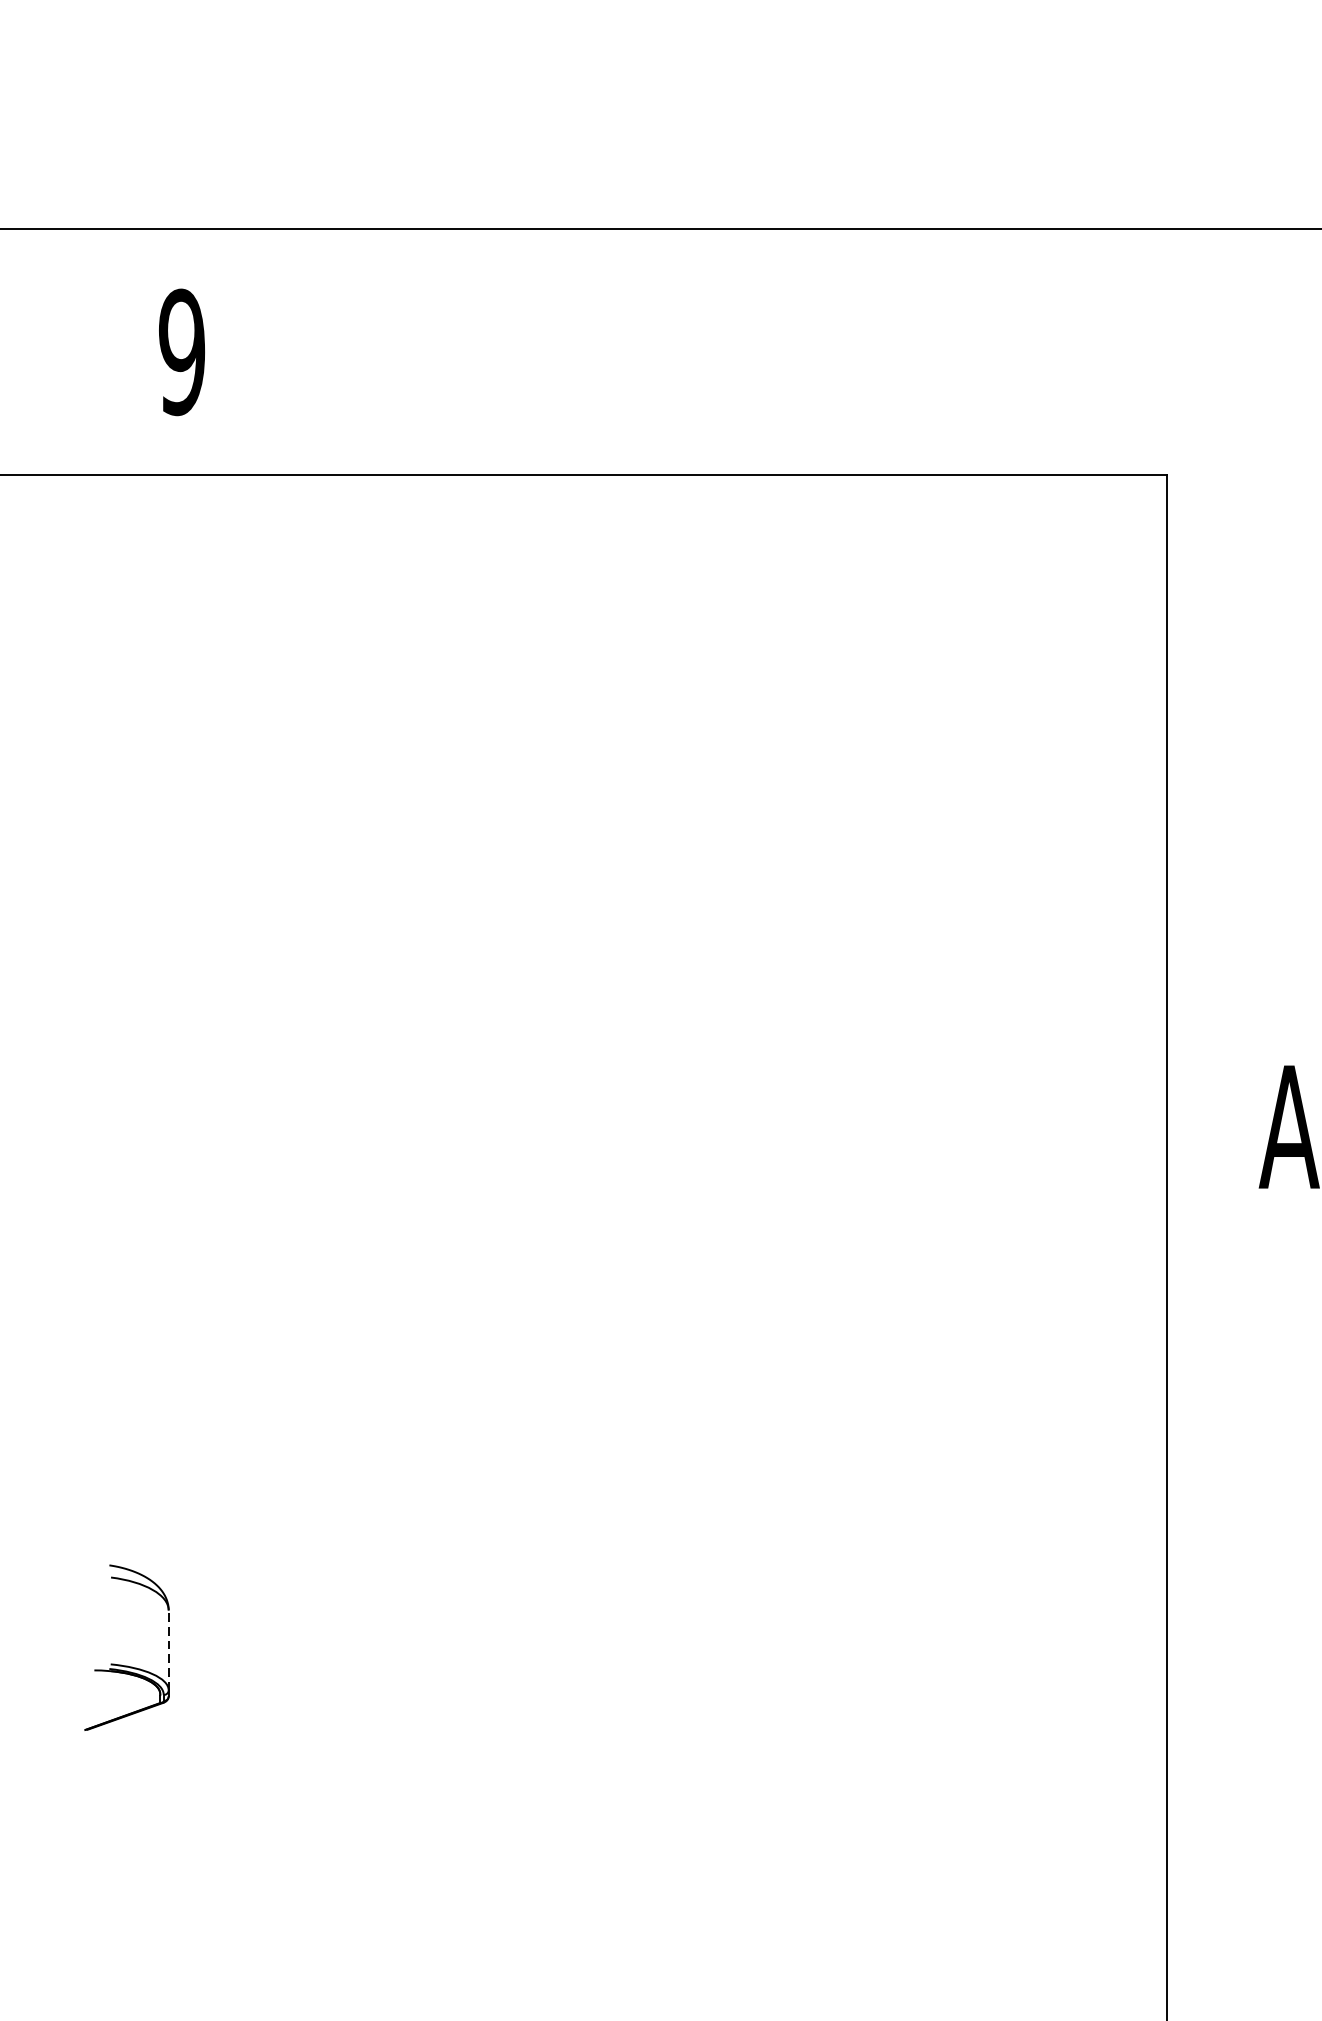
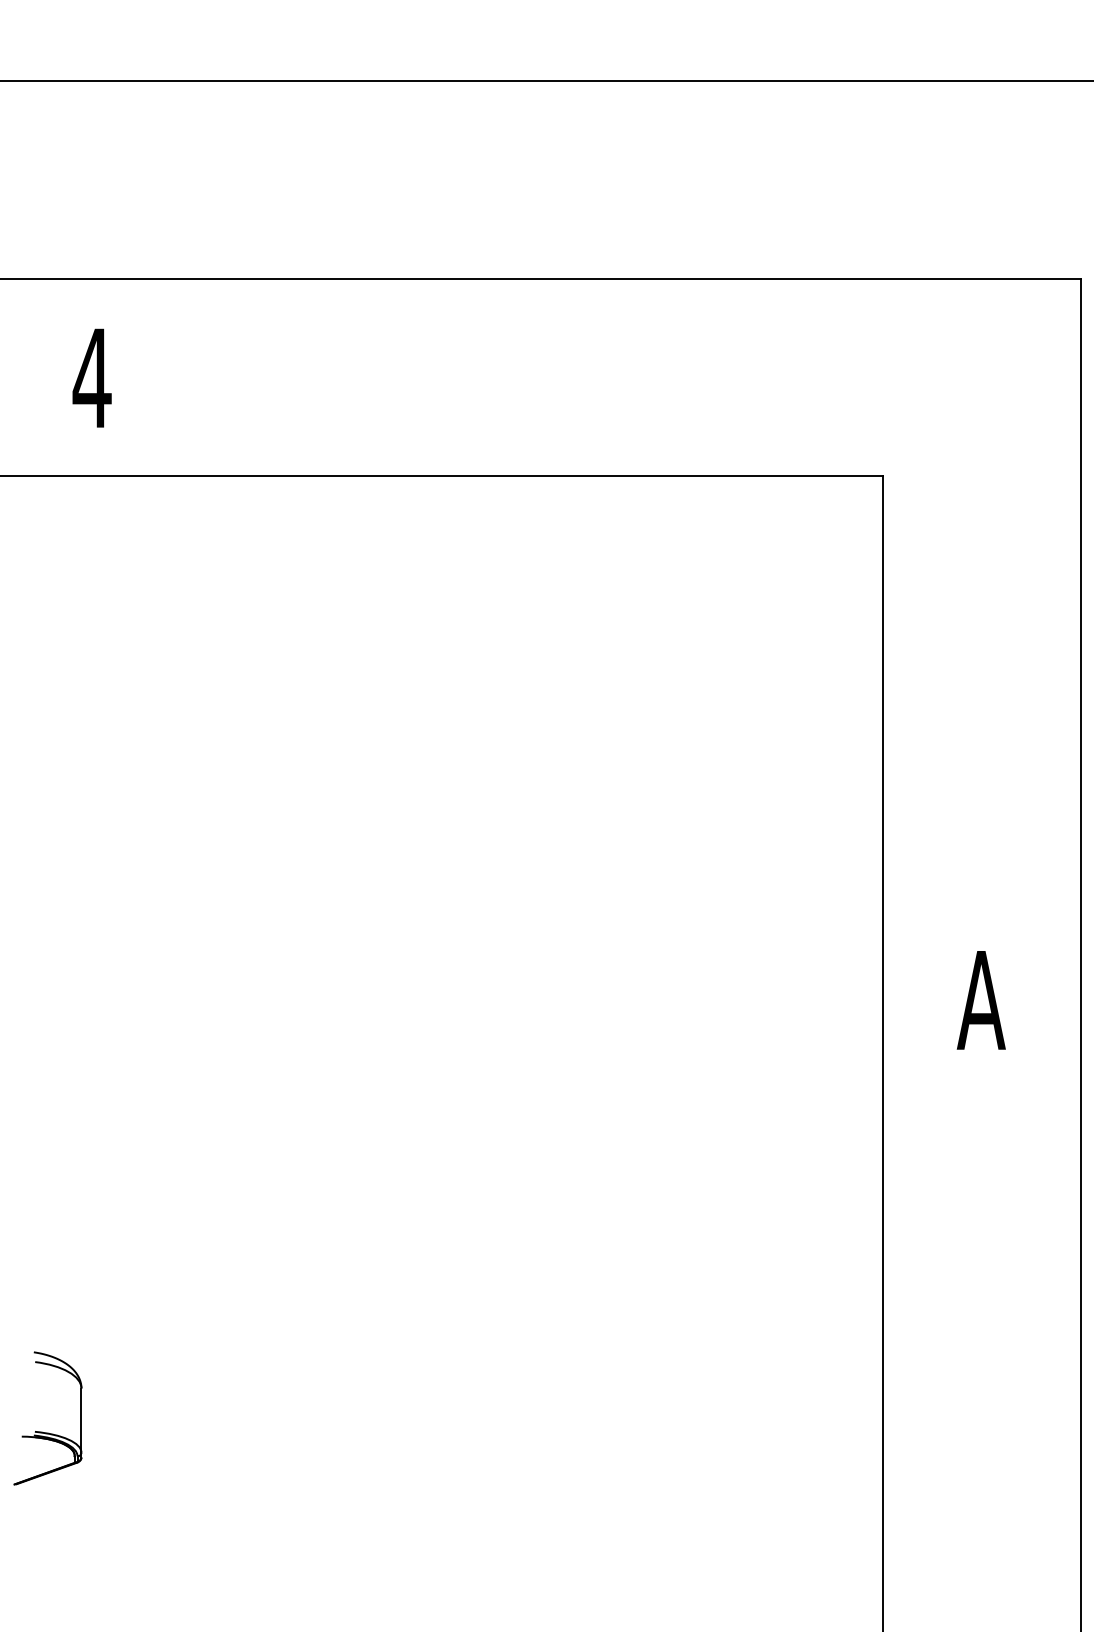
text: (181, 352) -> (91, 378), 9 -> 4
line: (168, 1650) -> (81, 1420), dashed -> solid

